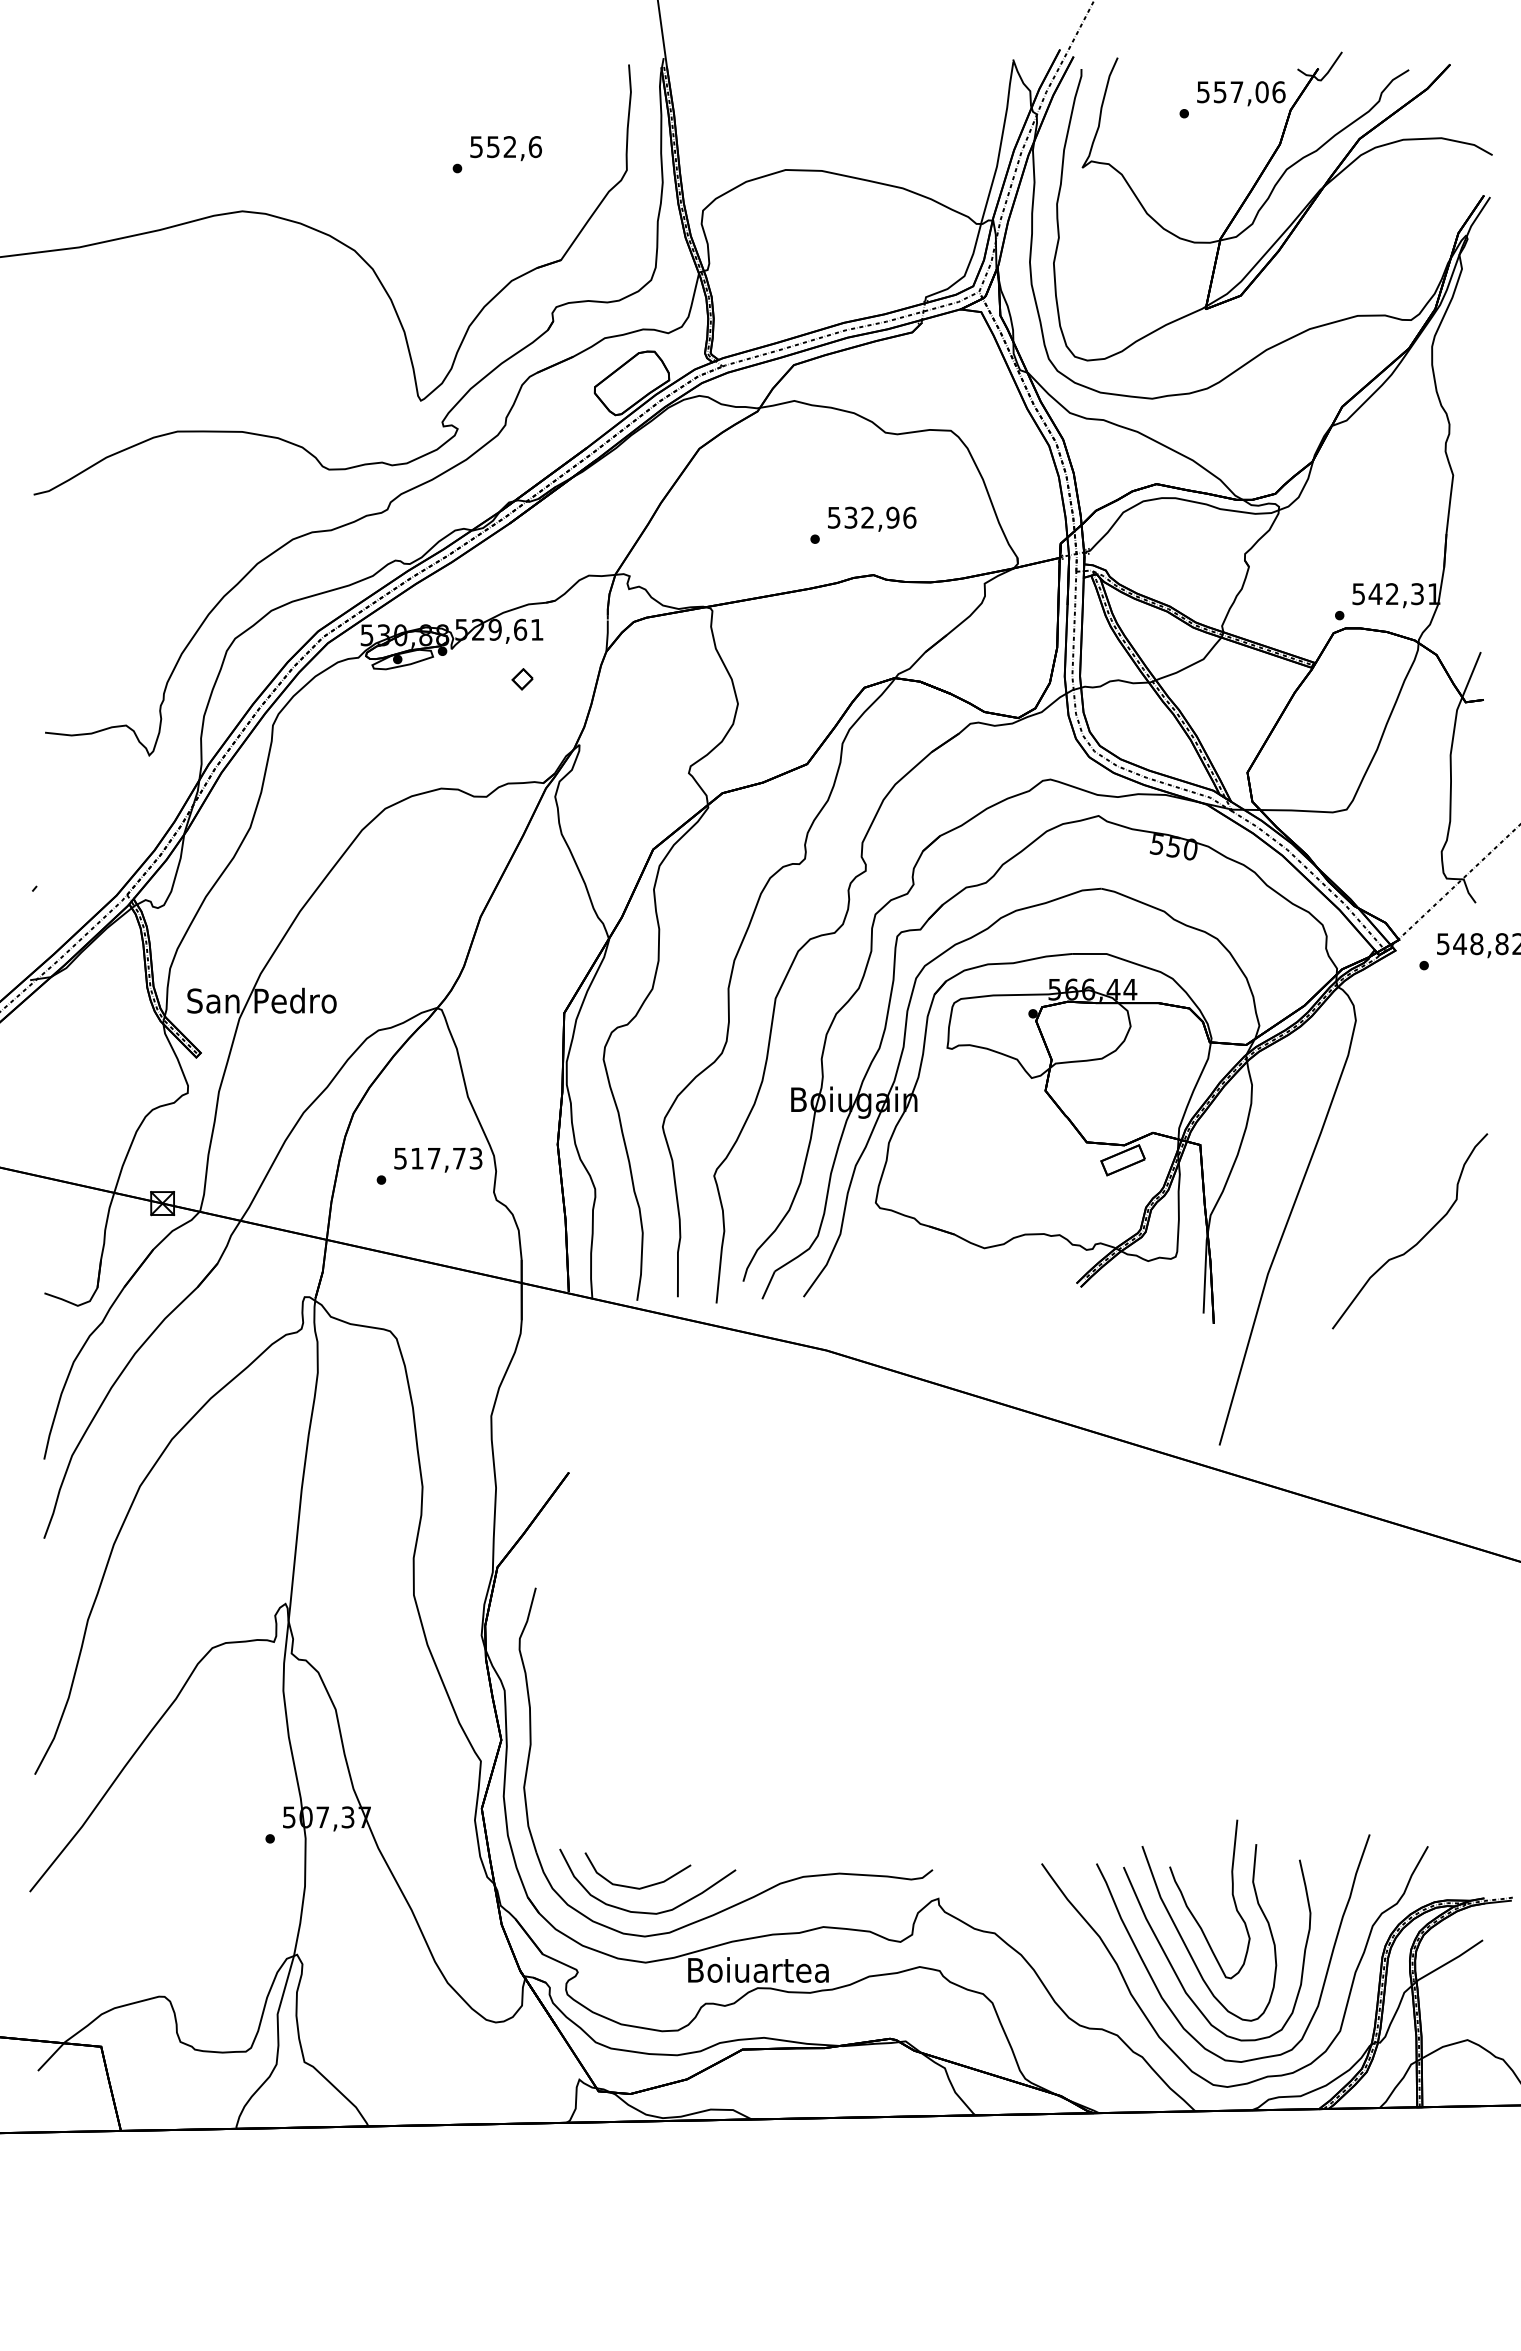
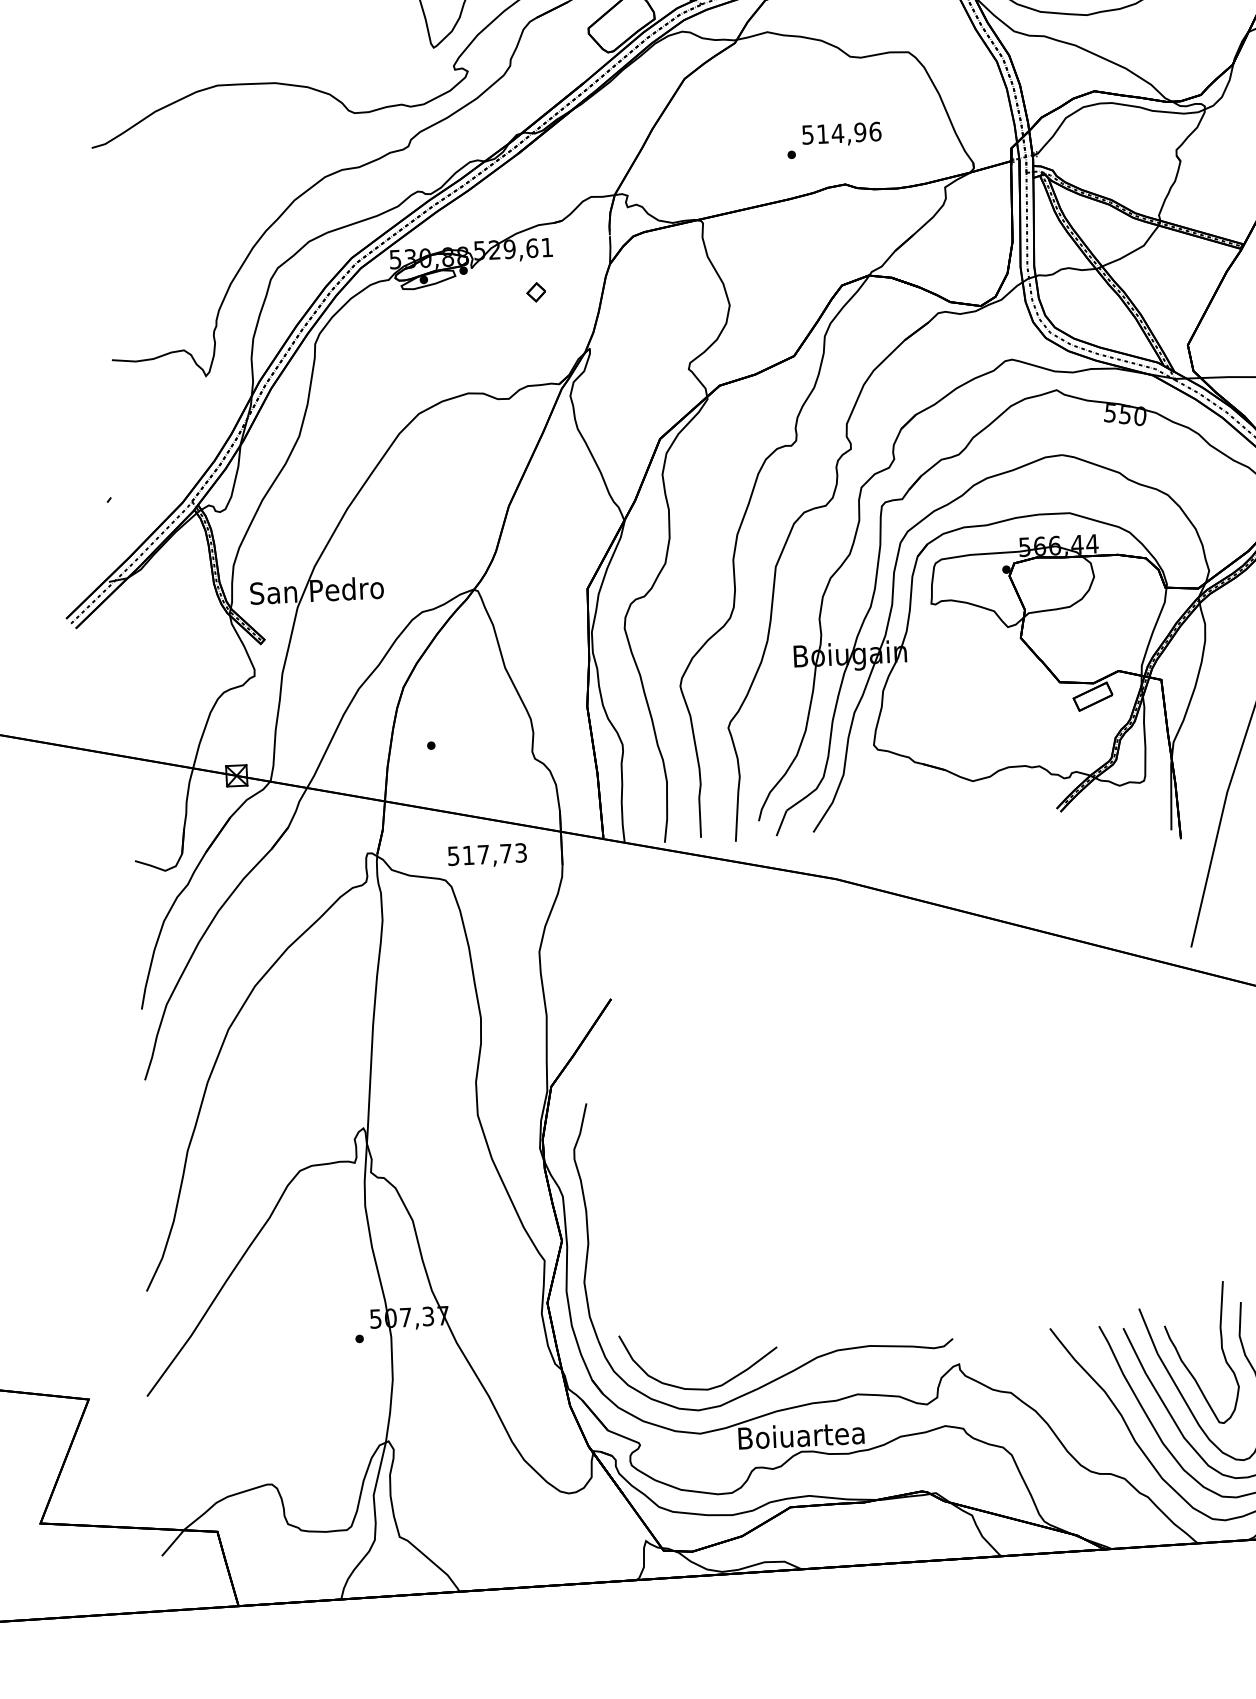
text: (859, 517) -> (830, 133), 532,96 -> 514,96
text: (438, 1159) -> (487, 855), moved
curve: (633, 1886) -> (686, 1366), removed

